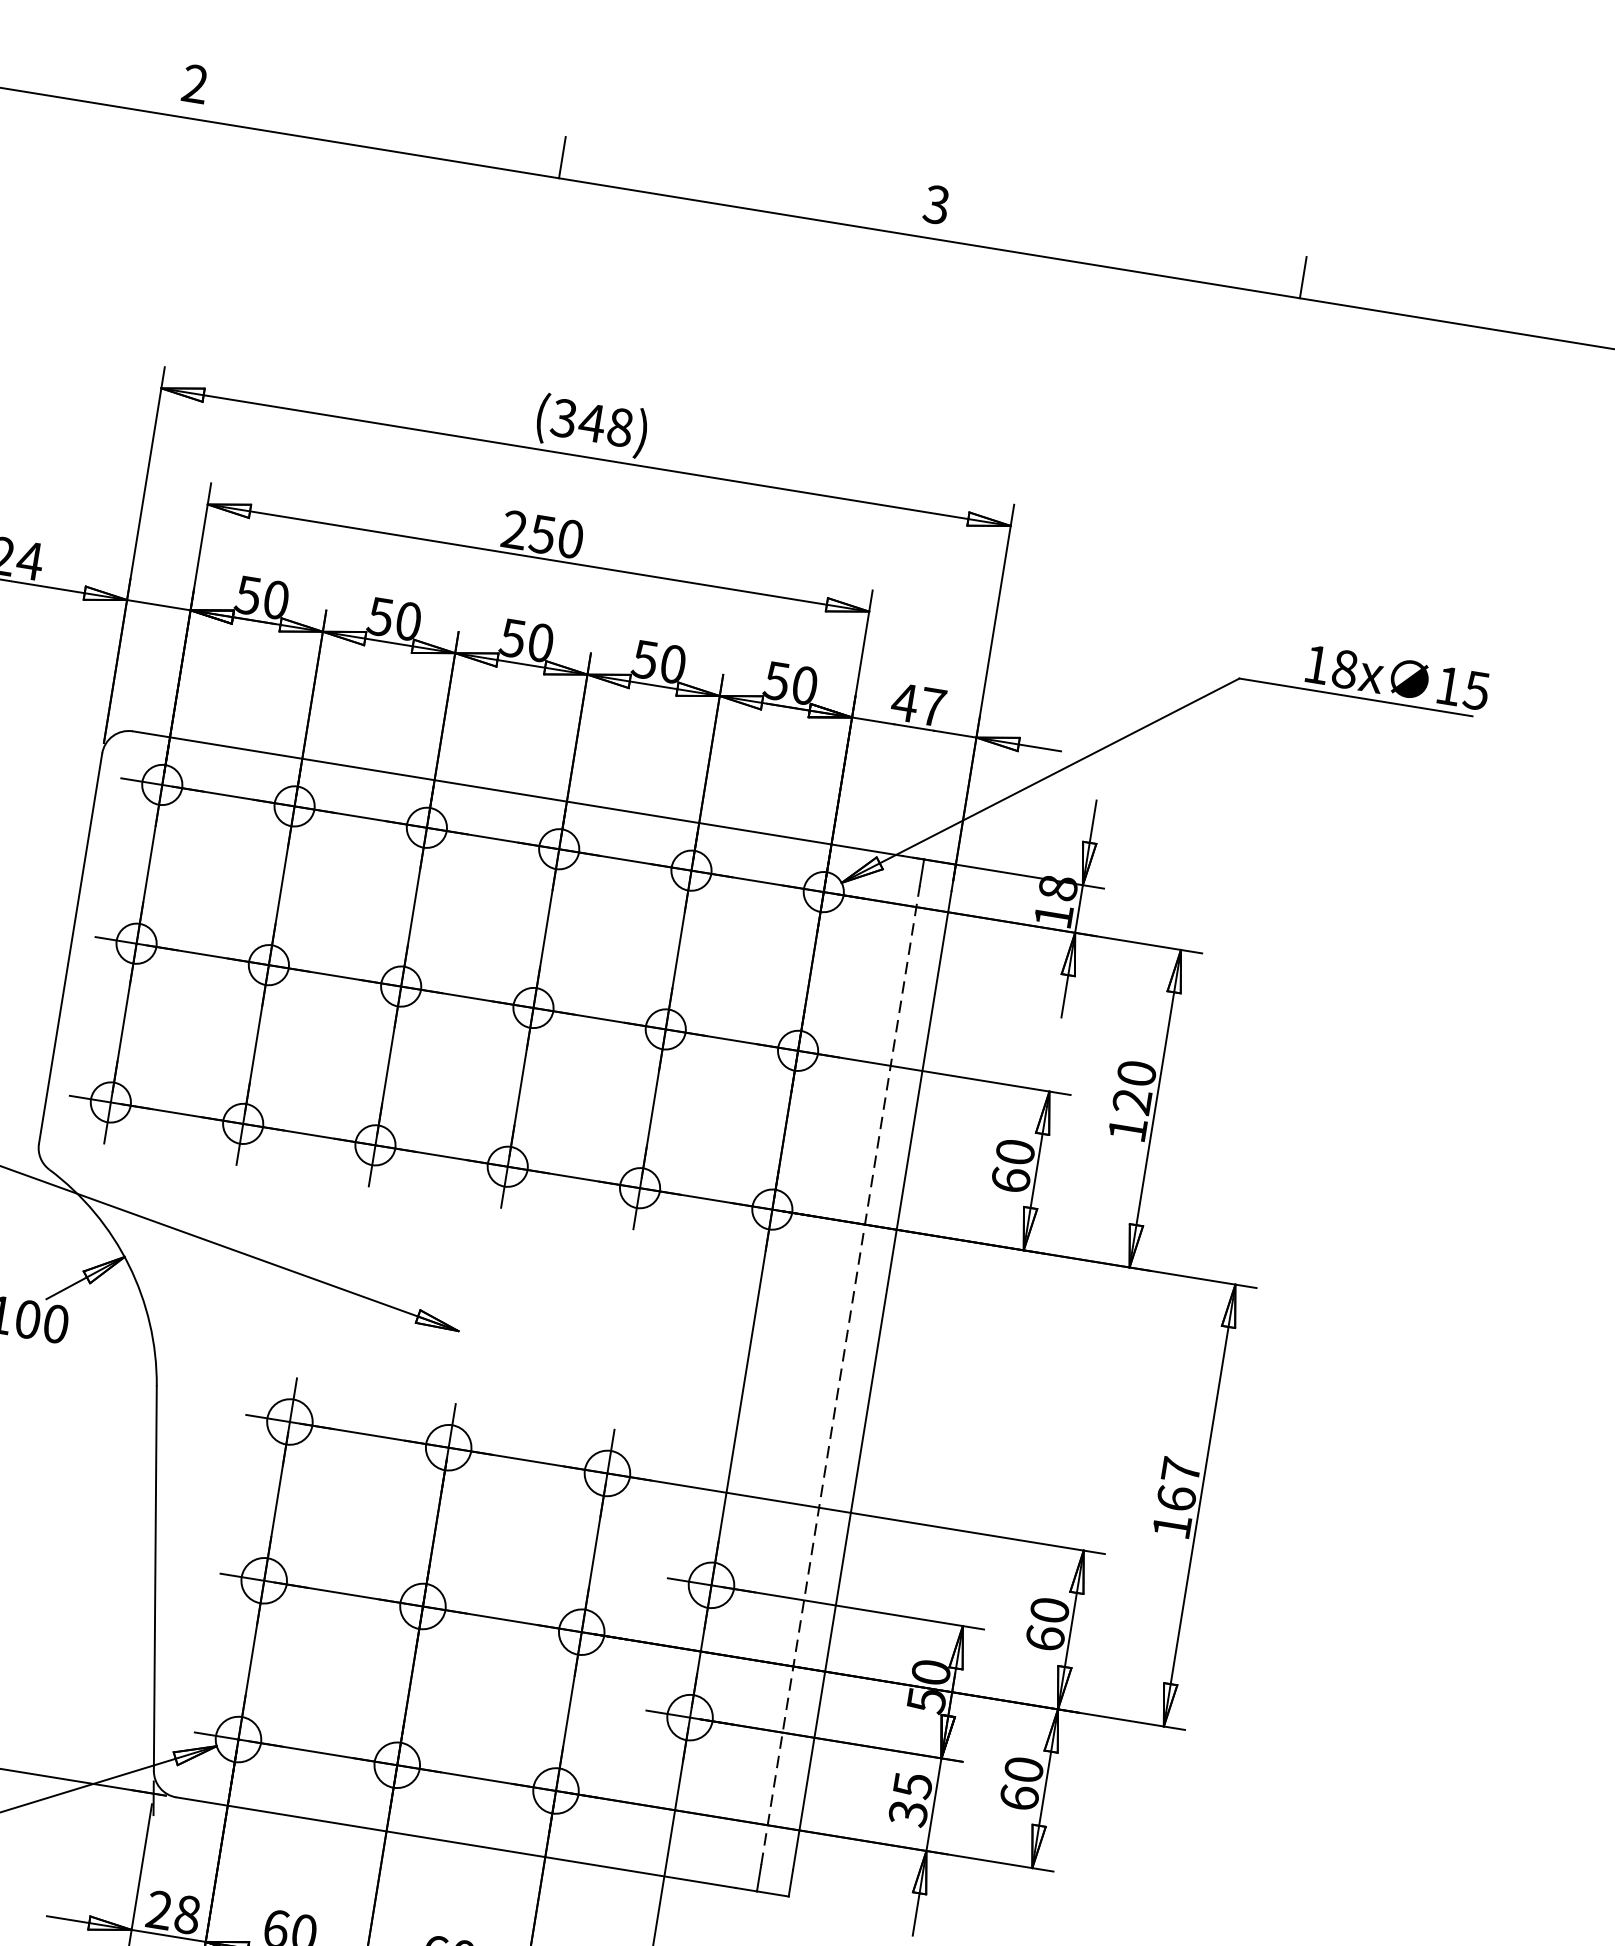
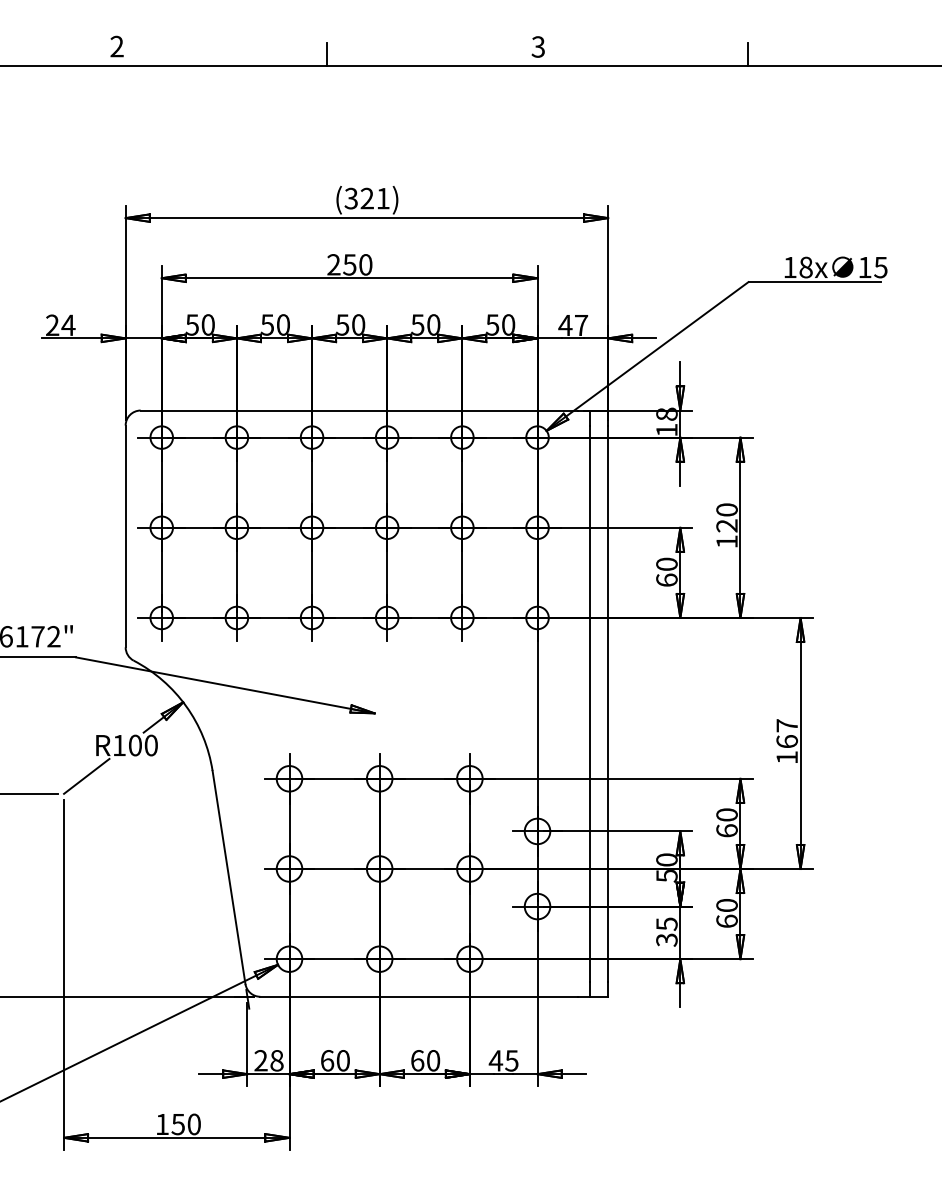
text: (604, 424) -> (374, 198), (348) -> (321)
line: (841, 1375) -> (590, 703), dashed -> solid

